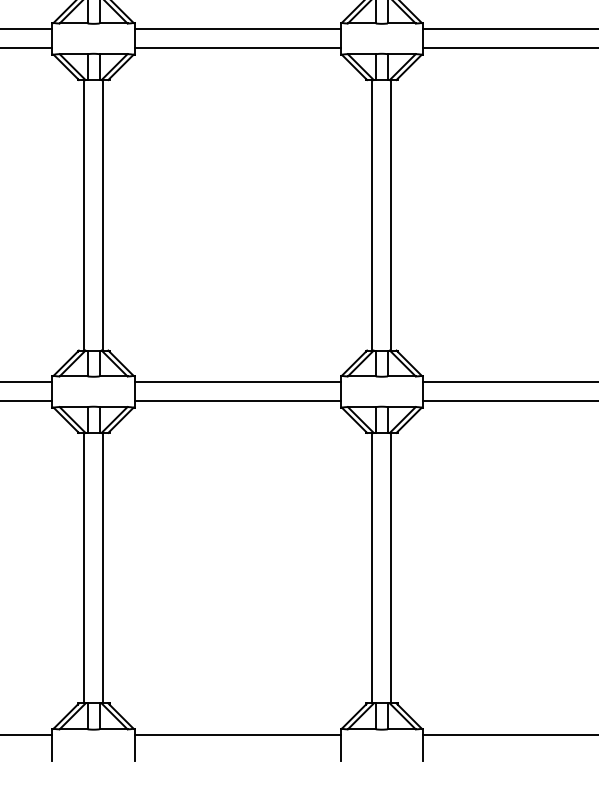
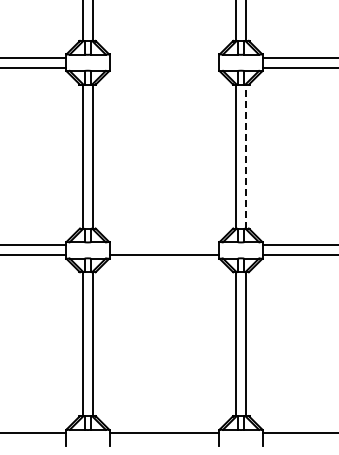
line: (237, 28) -> (164, 57), removed
line: (237, 47) -> (164, 67), removed
line: (392, 215) -> (246, 156), solid -> dashed
line: (237, 382) -> (164, 245), removed

